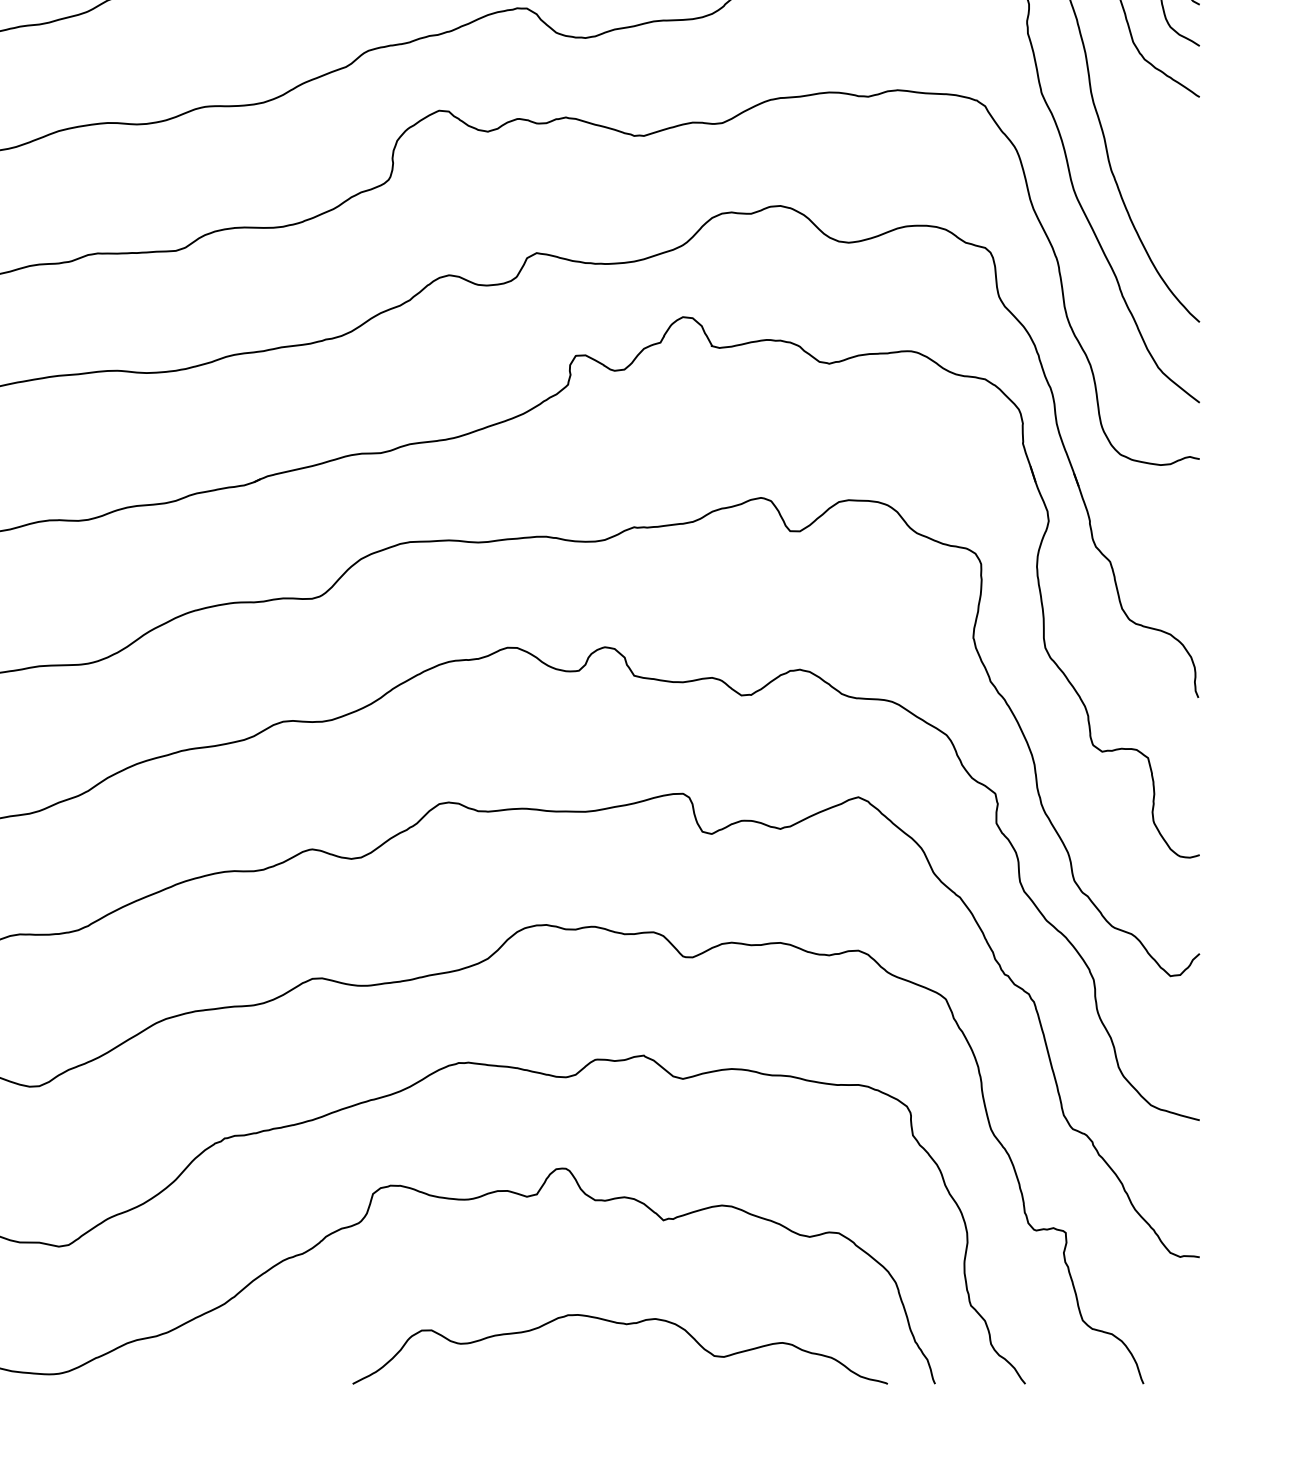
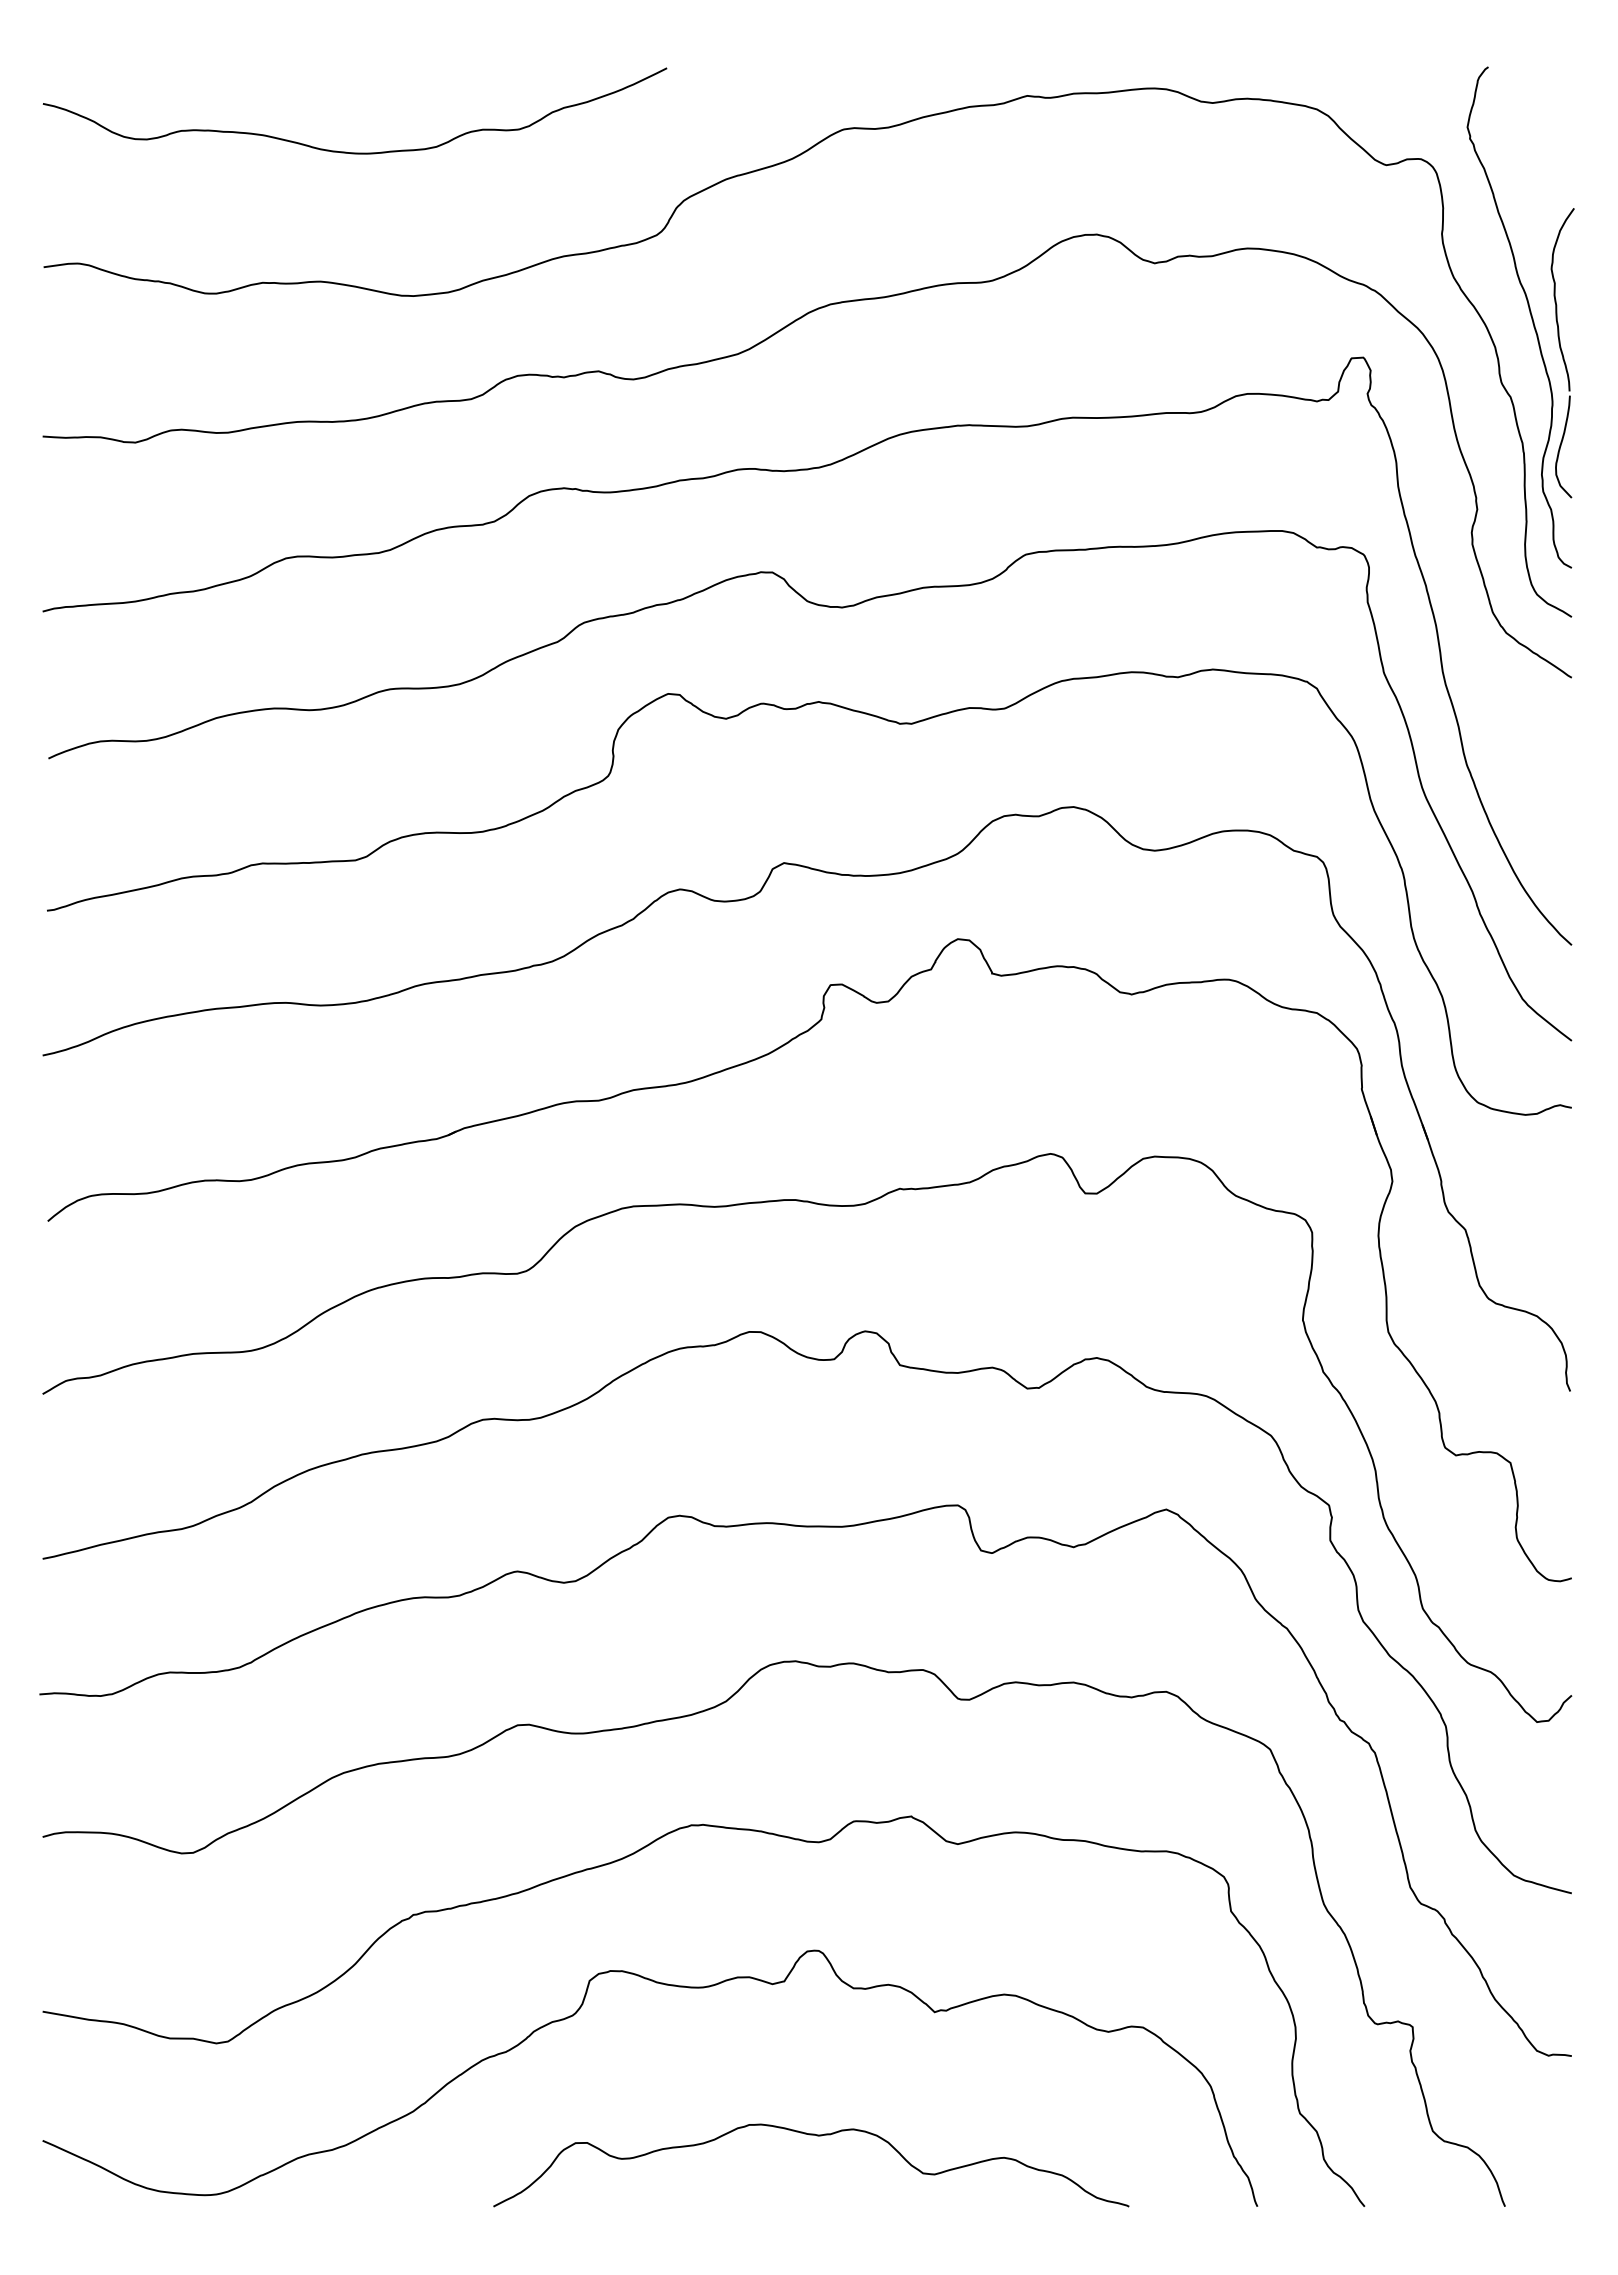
curve: (625, 1324) -> (817, 2136), moved

